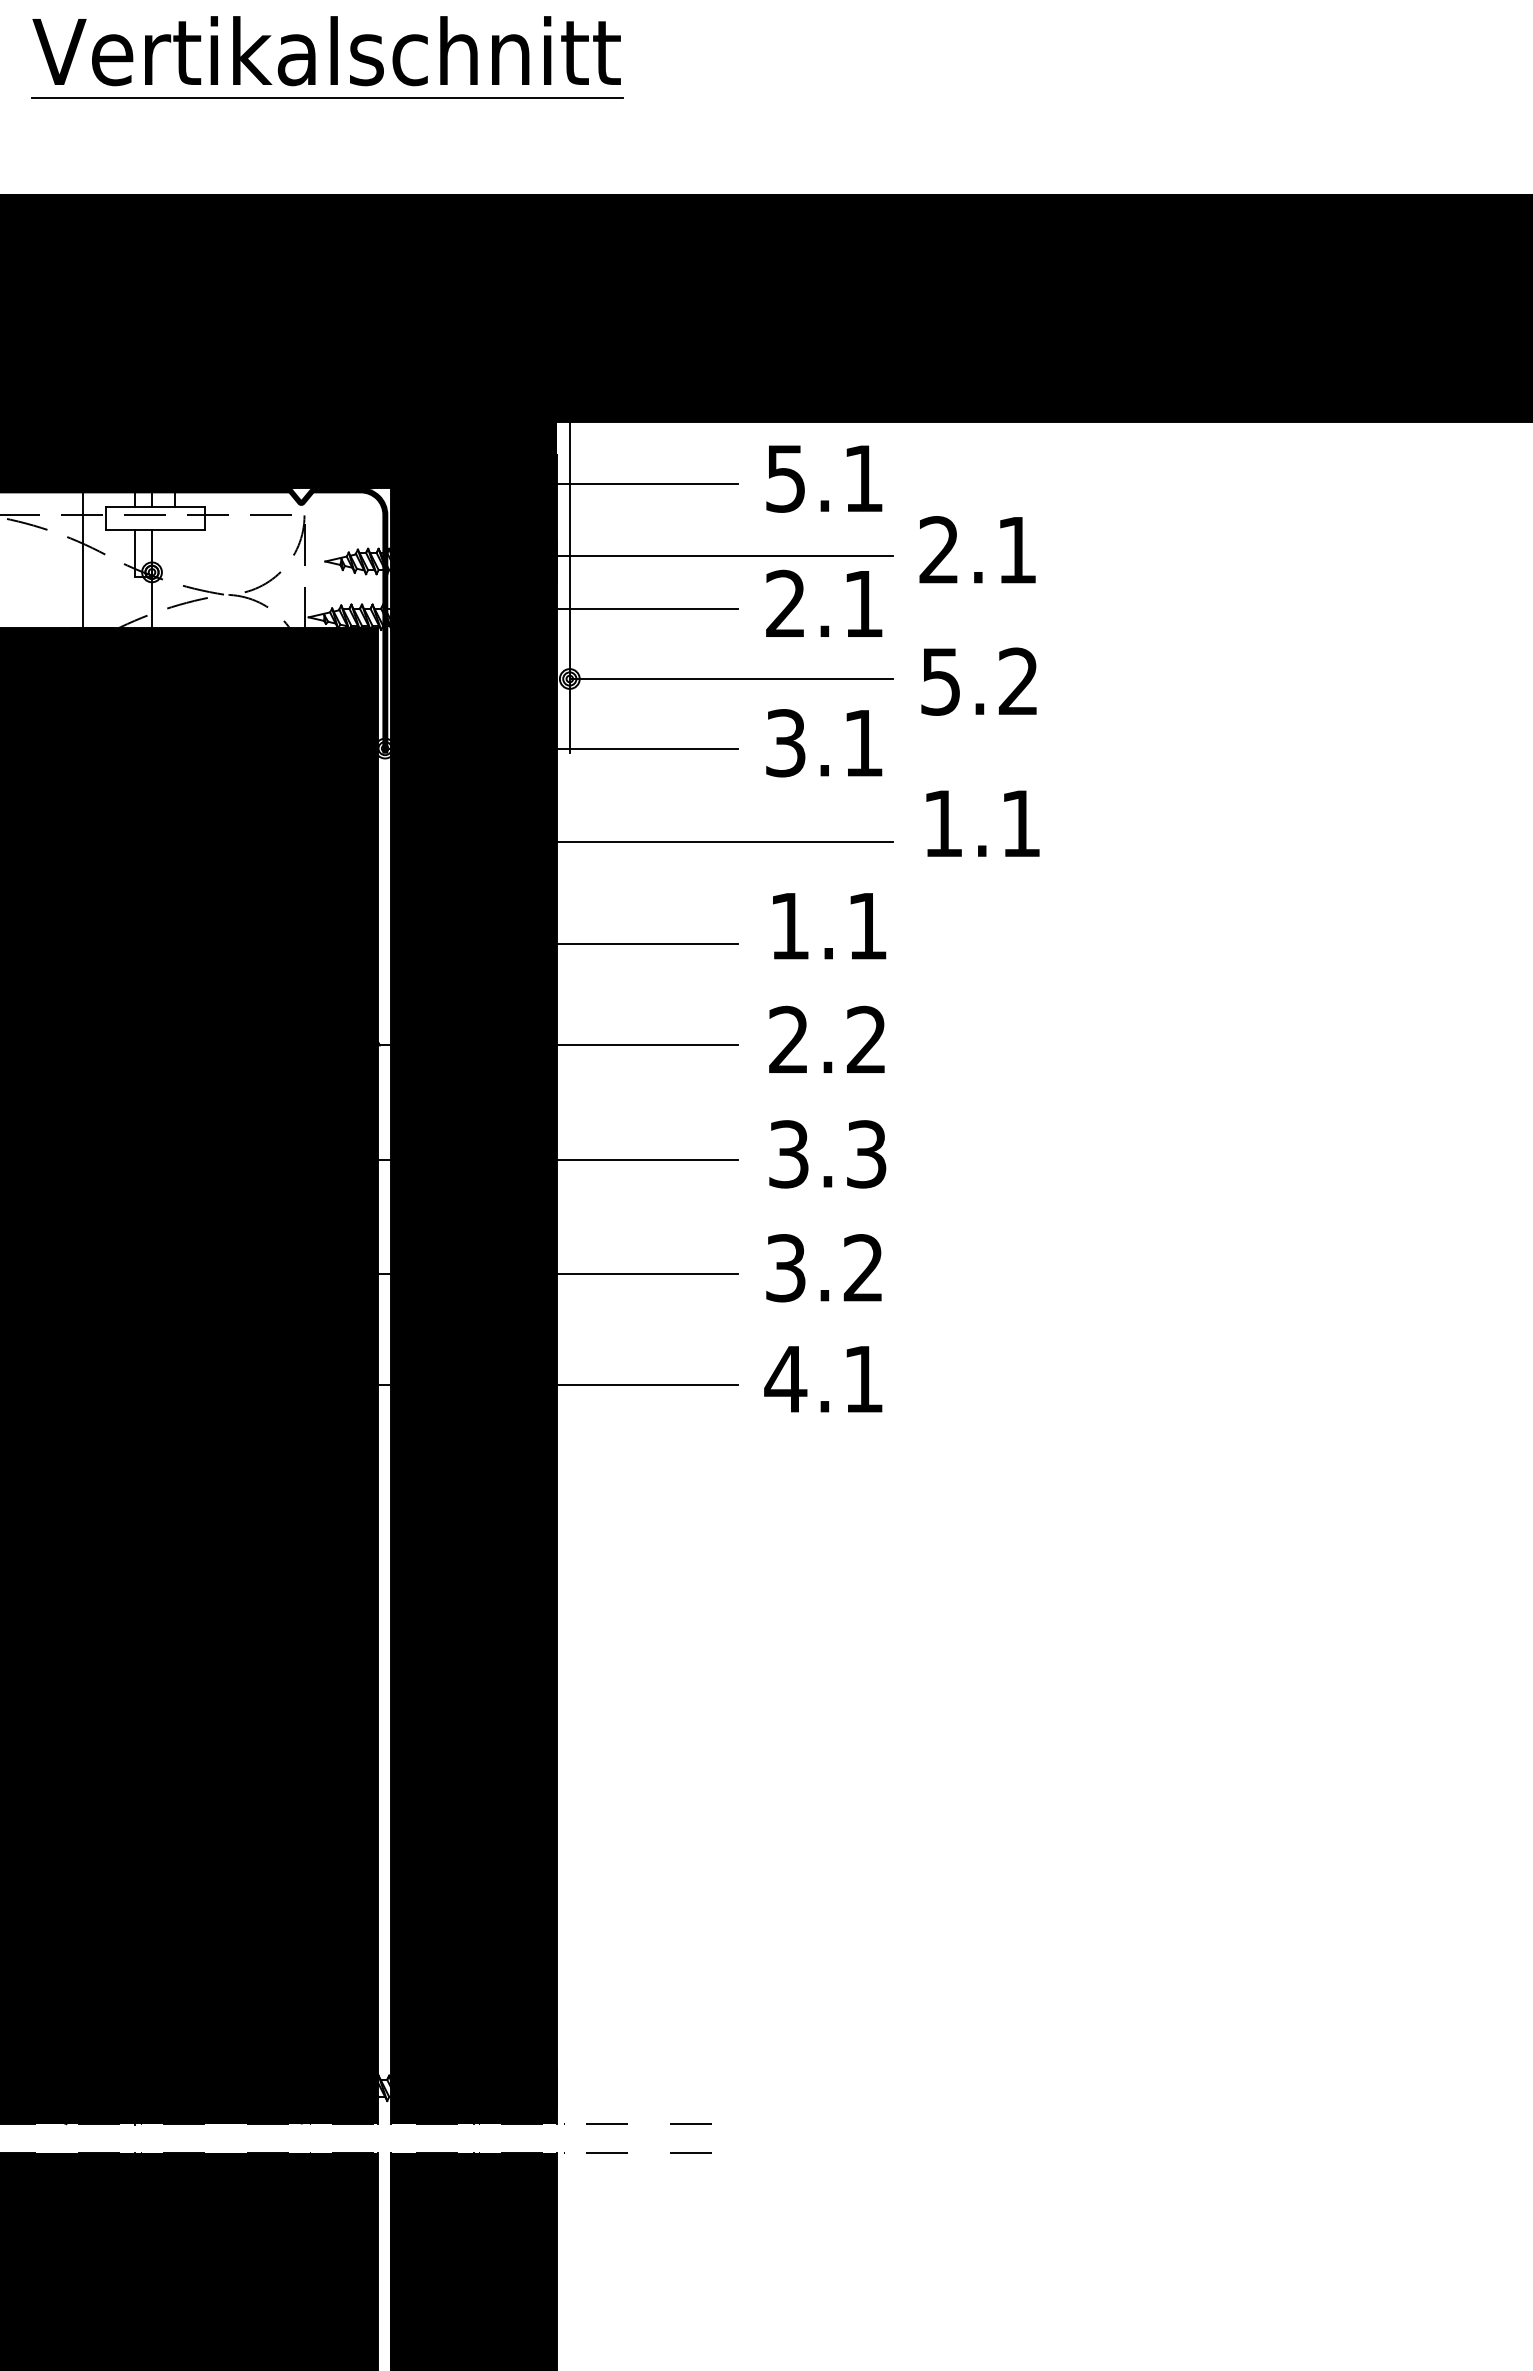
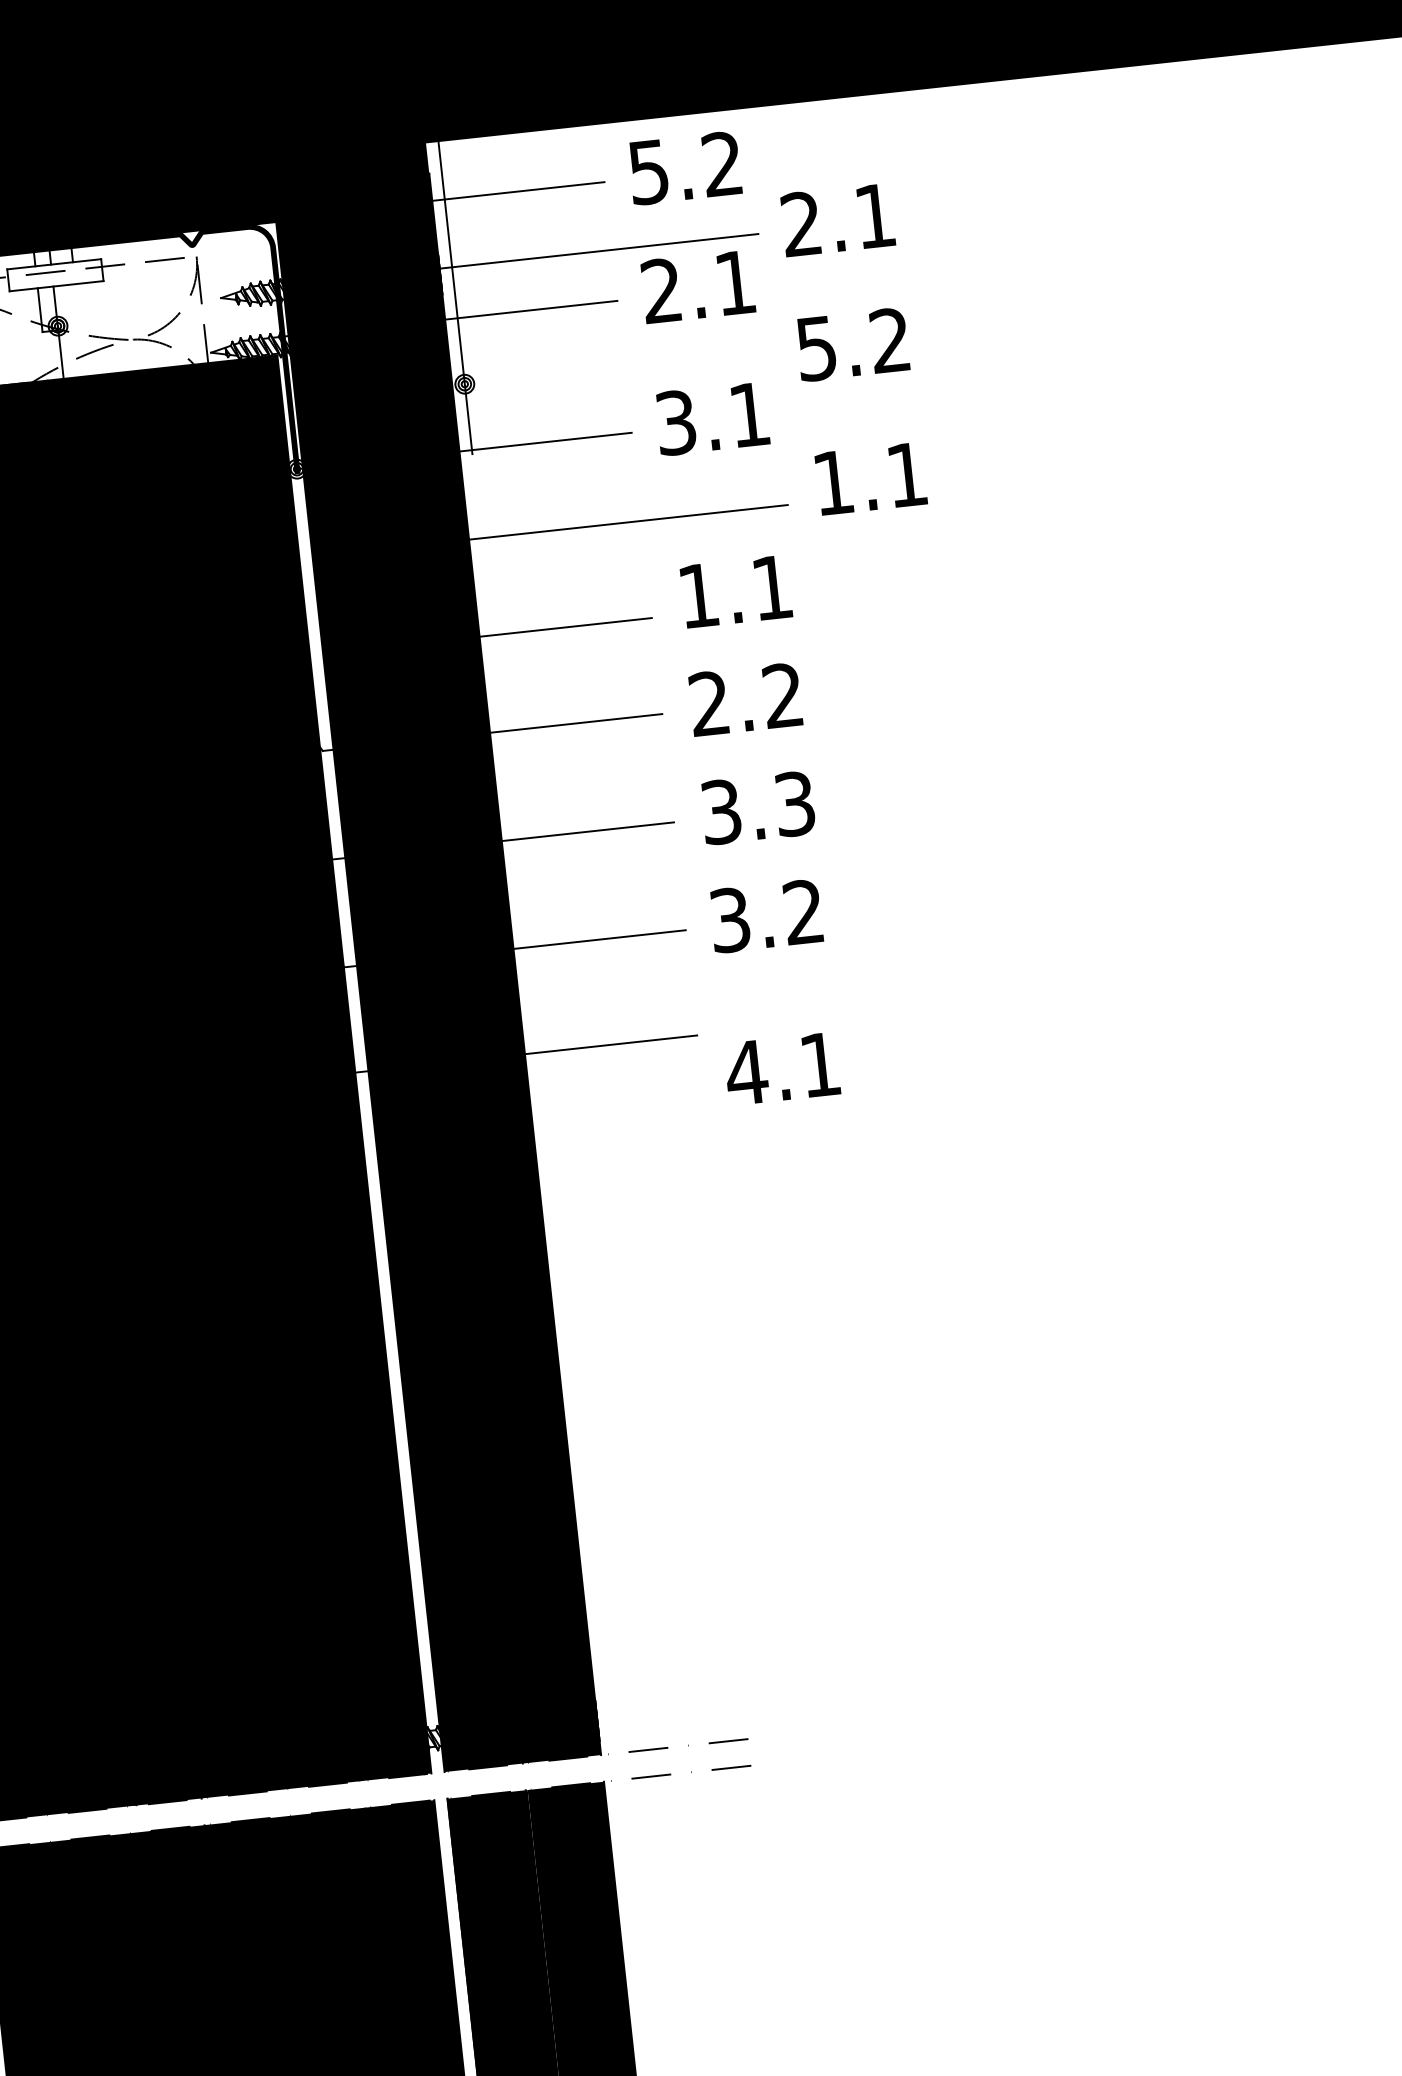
text: (862, 477) -> (721, 163), 5.1 -> 5.2
line: (731, 679) -> (618, 368), removed
text: (823, 1379) -> (782, 1069), moved

